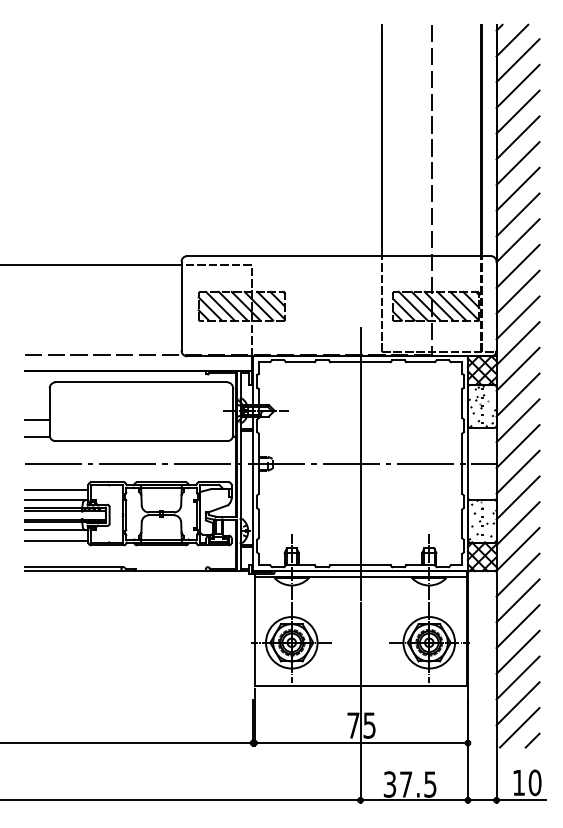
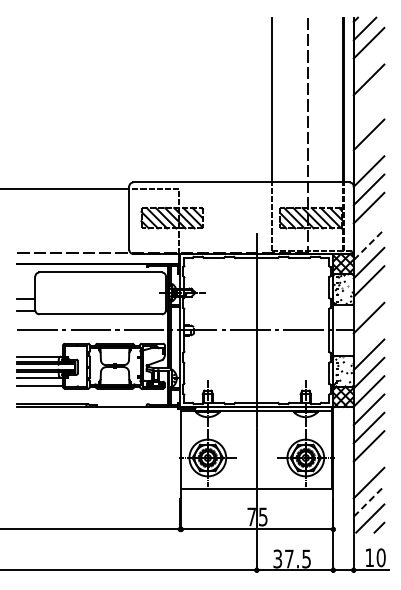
line: (517, 86) -> (368, 61), removed
line: (517, 136) -> (368, 97), removed
line: (517, 163) -> (368, 116), removed
line: (517, 214) -> (368, 152), removed
line: (517, 317) -> (368, 226), removed
line: (518, 343) -> (369, 244), solid -> dashed
line: (517, 420) -> (368, 299), removed
line: (517, 472) -> (368, 336), removed
line: (55, 489) -> (39, 348), removed
line: (517, 651) -> (368, 464), removed
line: (518, 703) -> (369, 501), solid -> dashed

